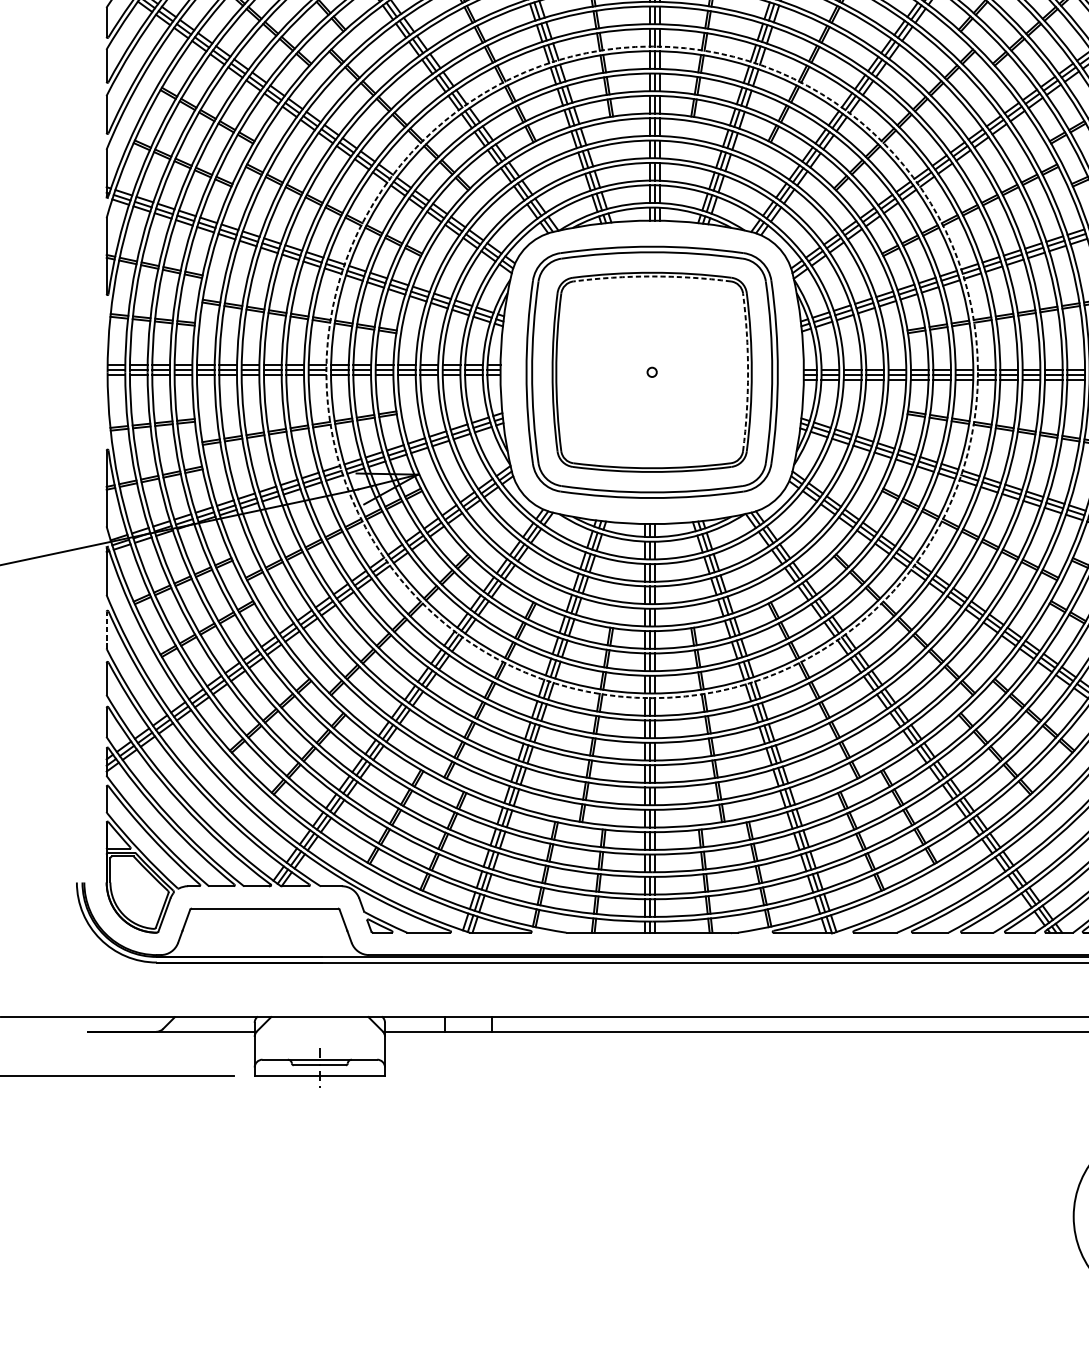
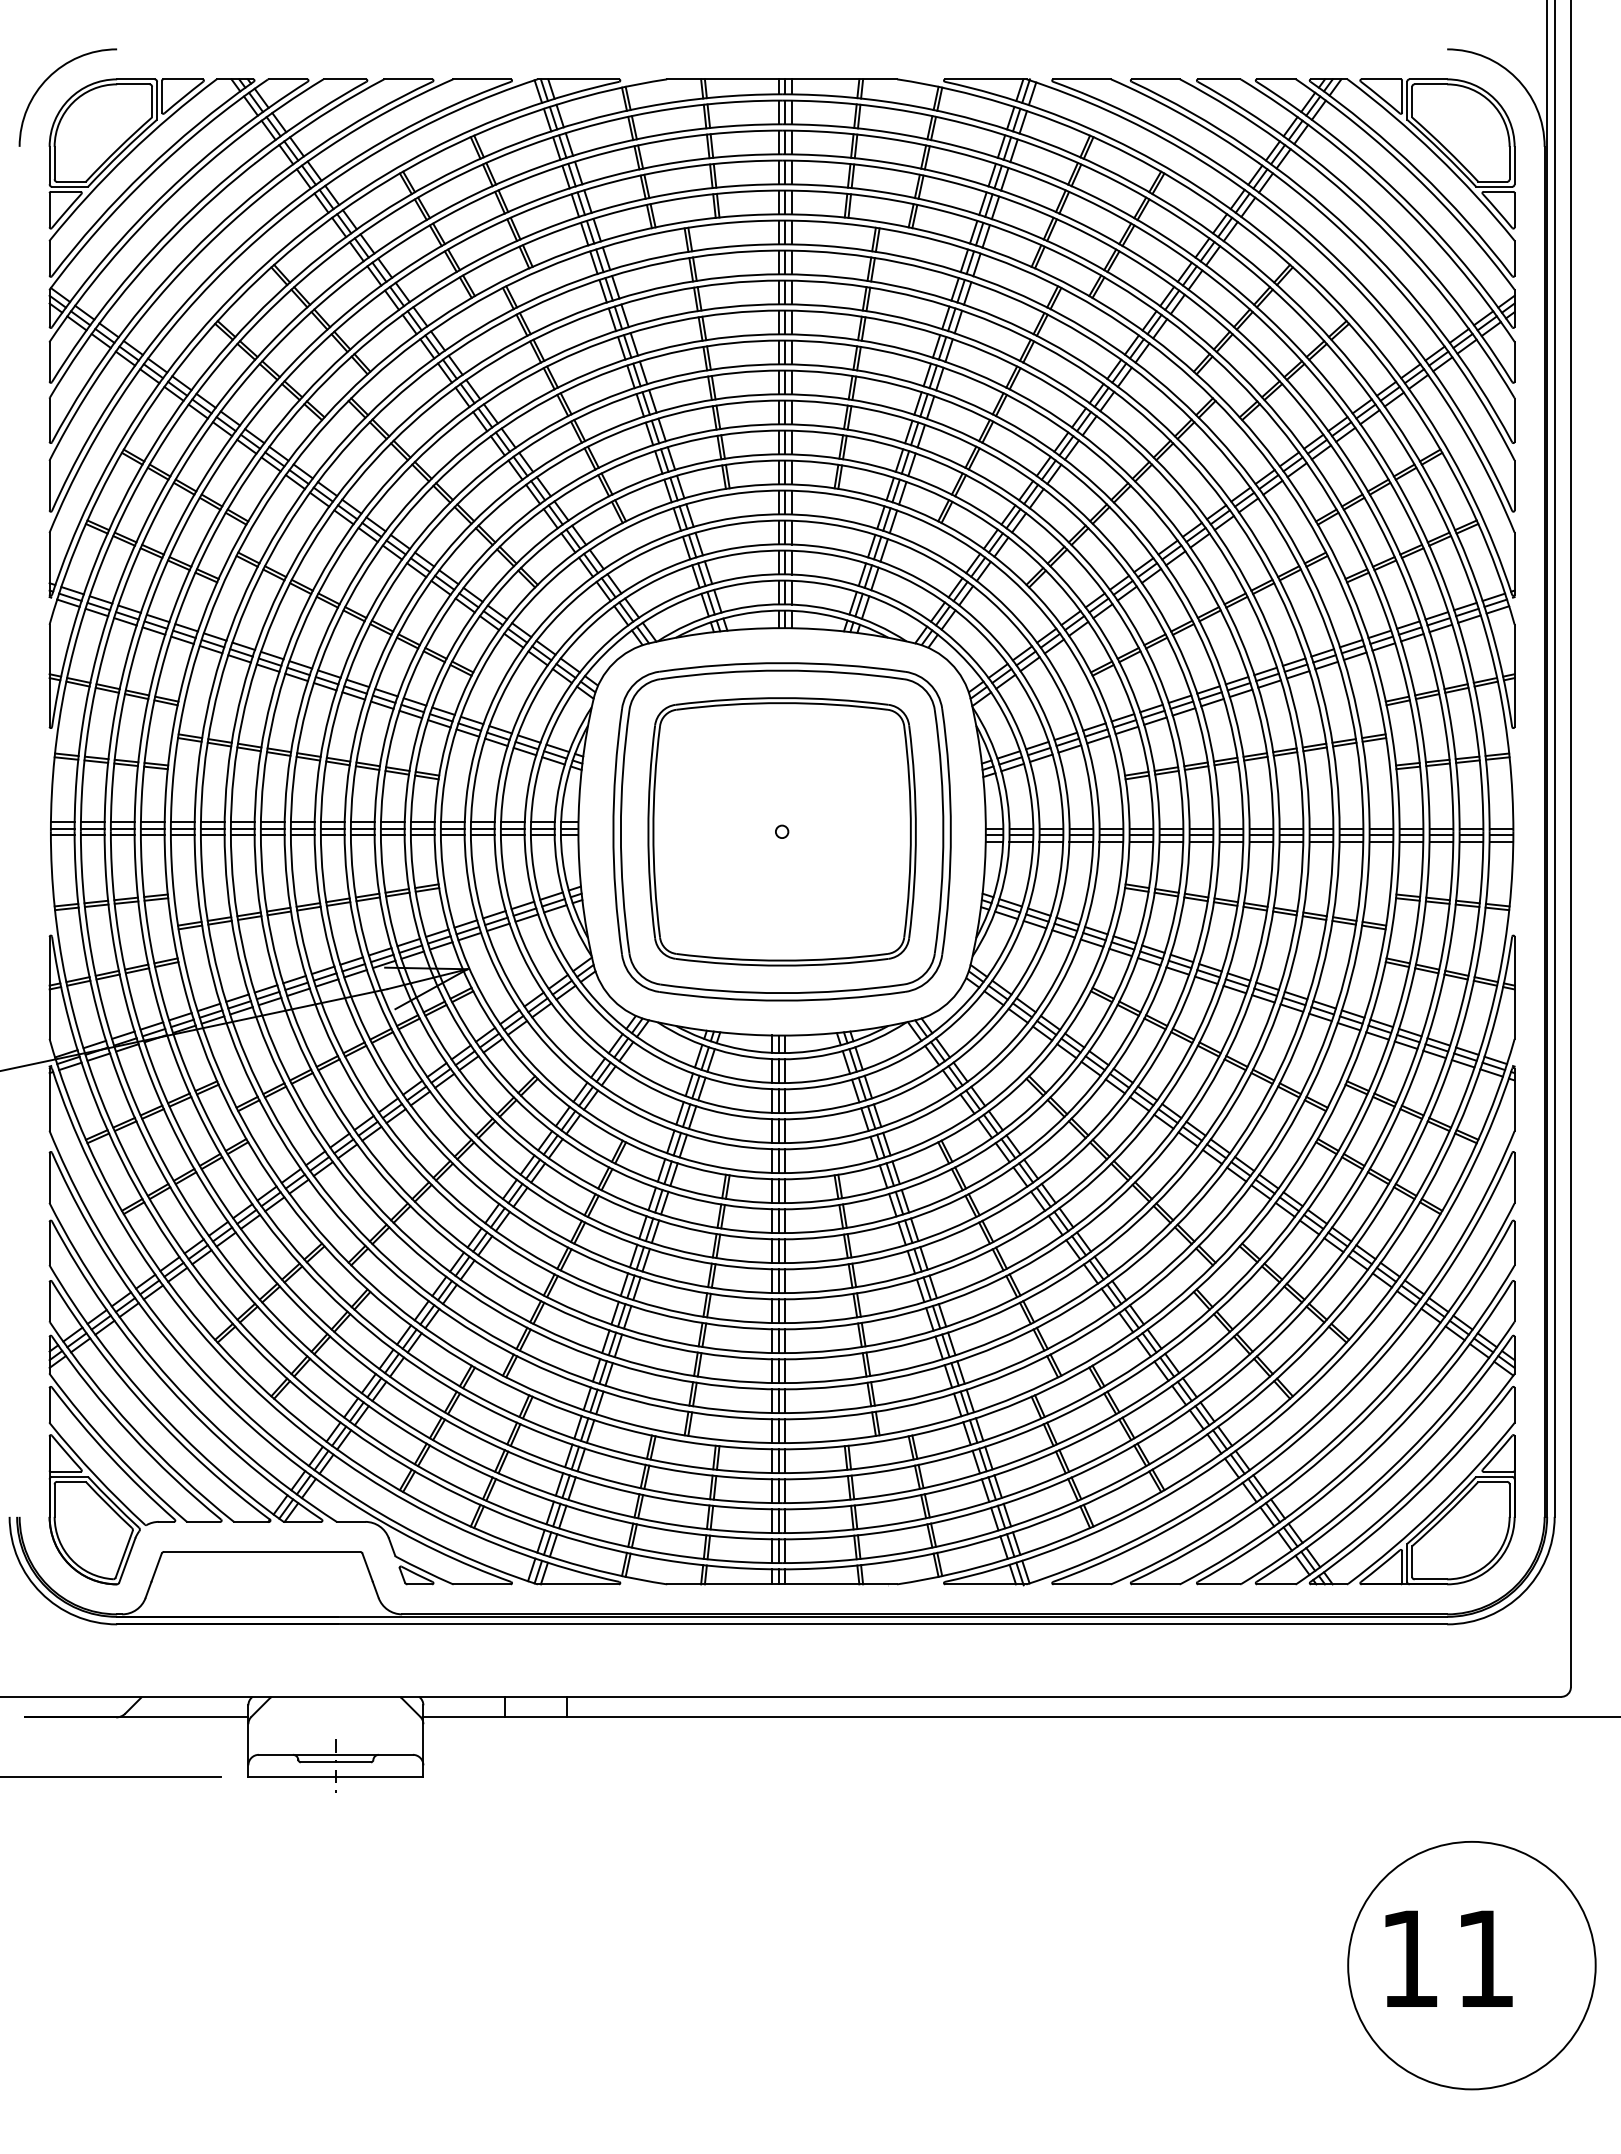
arc: (652, 276) -> (782, 703), dashed -> solid
circle: (651, 372) -> (781, 831), dashed -> solid
arc: (747, 372) -> (910, 831), dashed -> solid
line: (106, 630) -> (49, 1178), dashed -> solid

